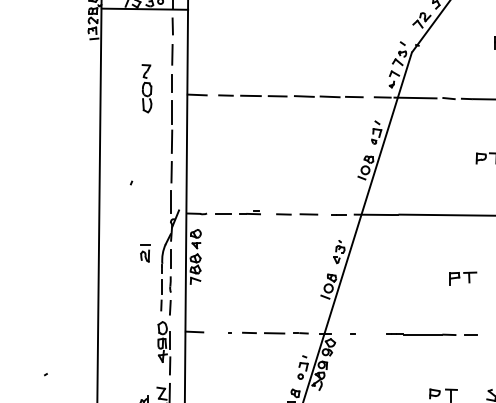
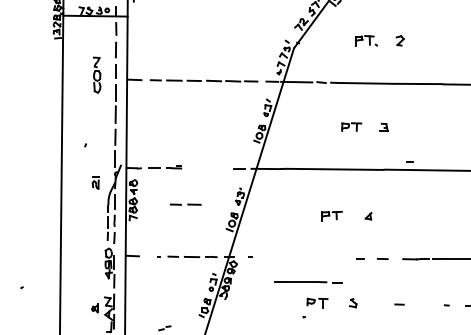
line: (299, 214) -> (187, 204), moved
part: (144, 253) -> (95, 182), moved
line: (431, 335) -> (308, 282), moved

